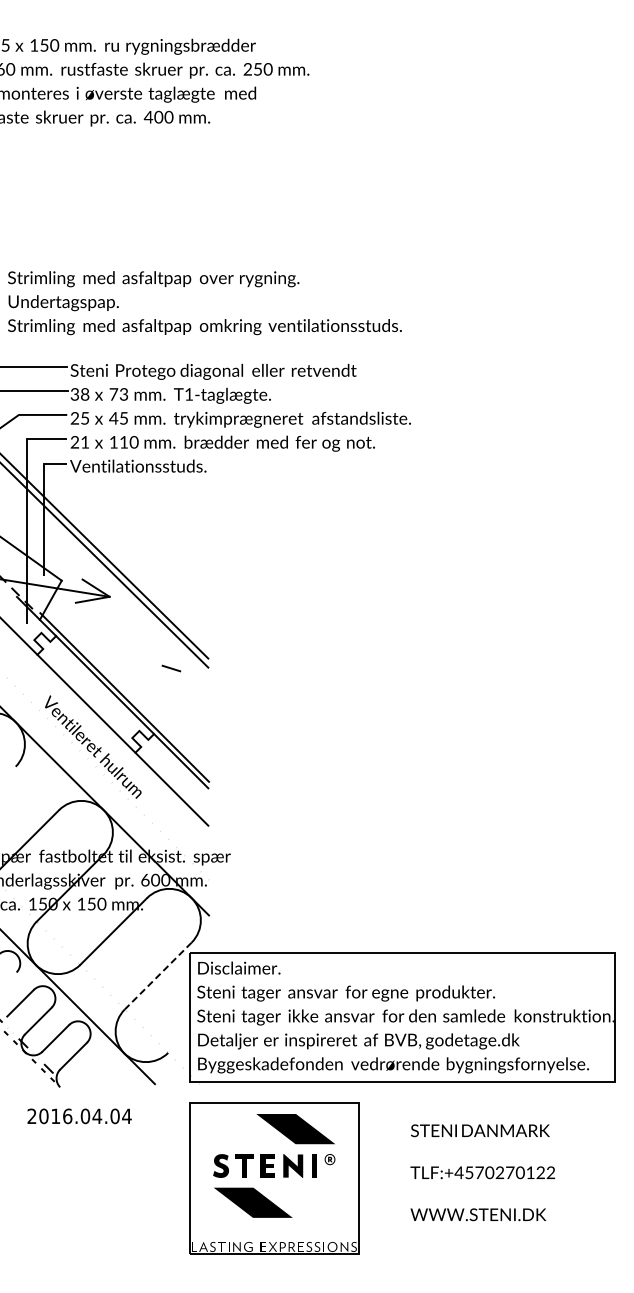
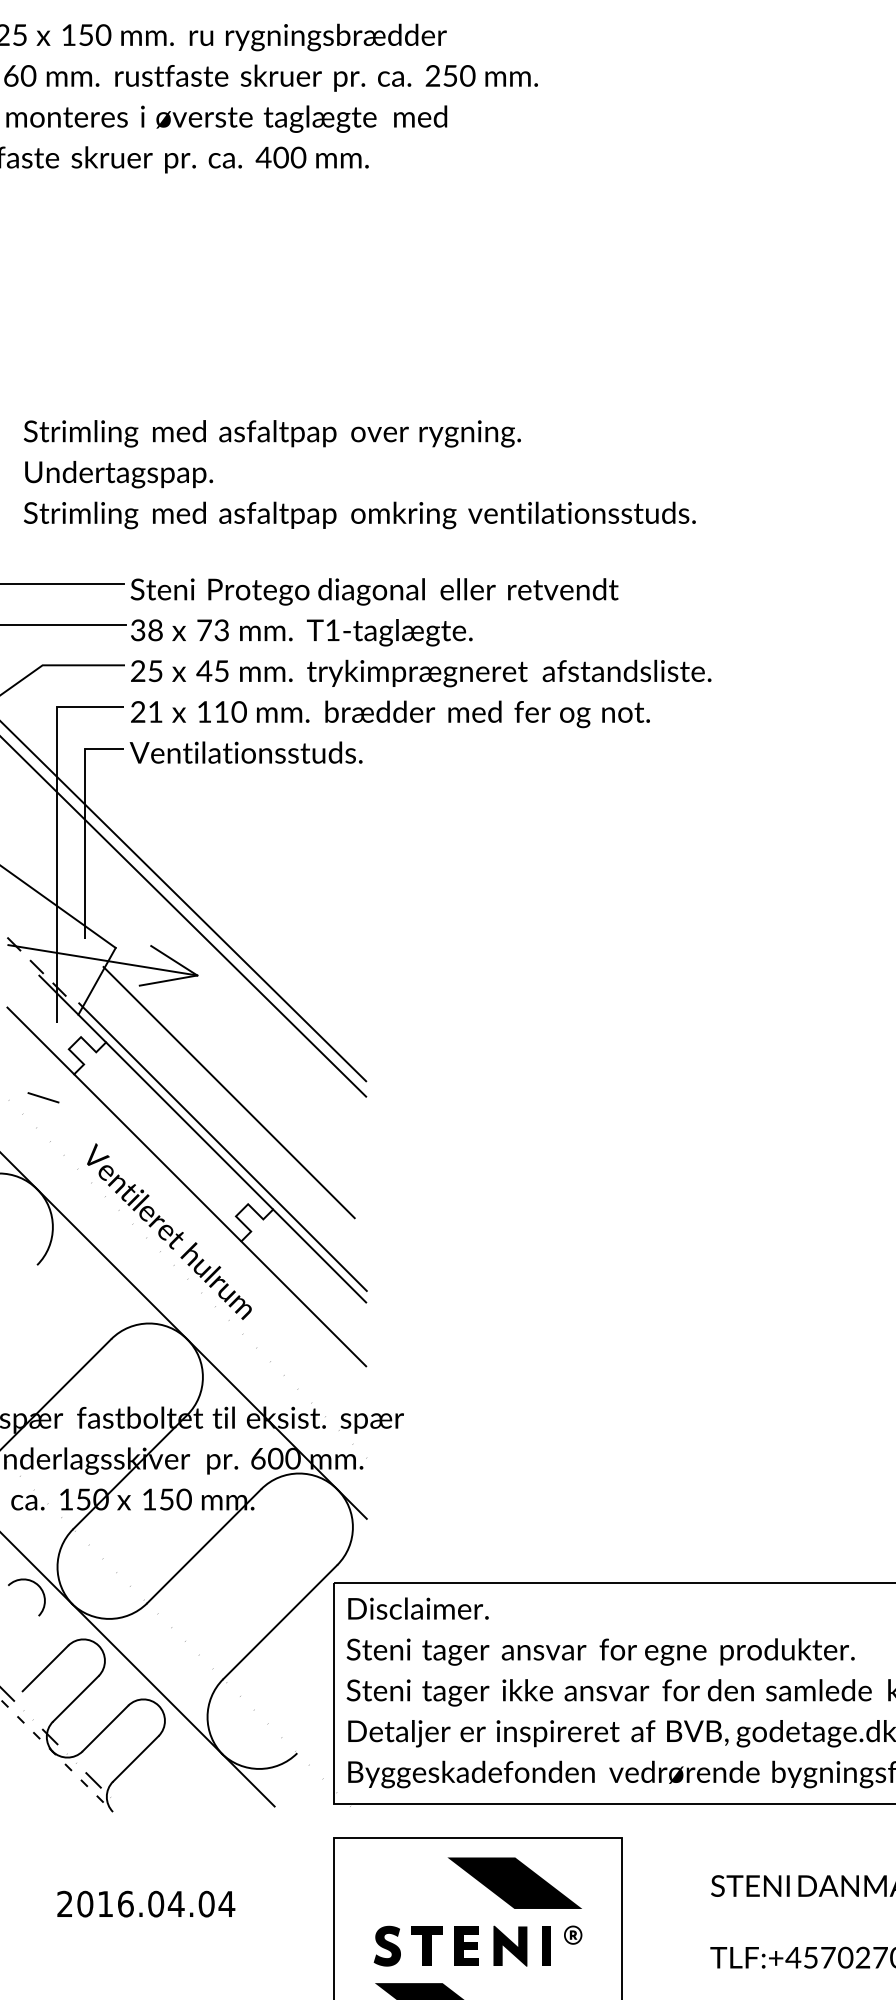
line: (127, 665) -> (227, 1092), added
line: (171, 668) -> (43, 1097), moved
line: (157, 976) -> (278, 1622), dashed -> solid
text: (79, 1116) -> (145, 1904), moved

